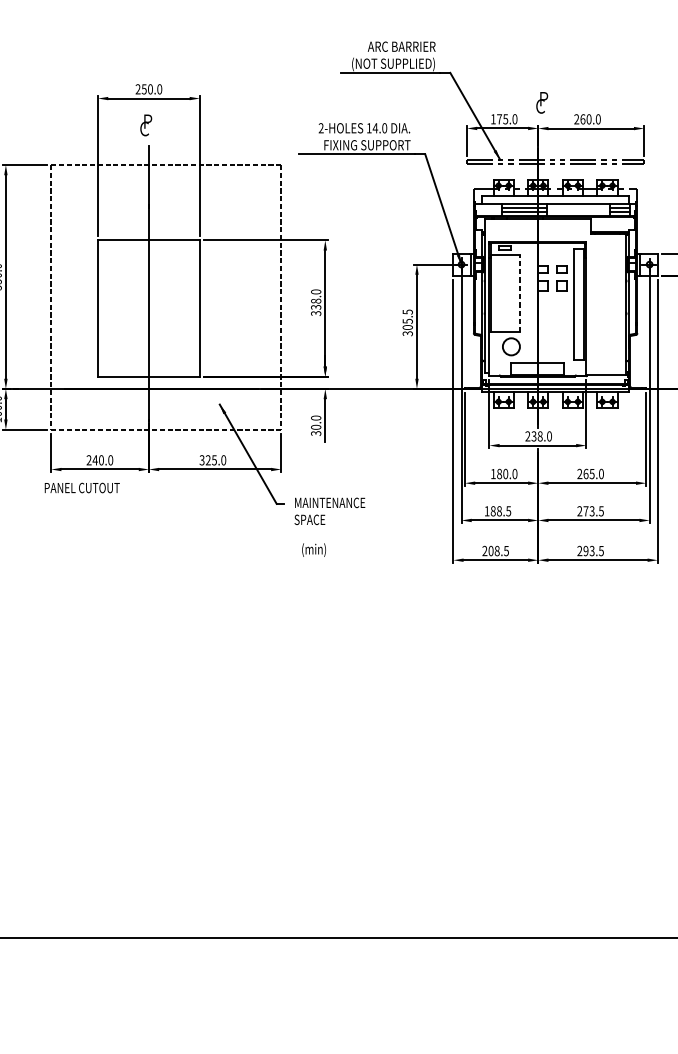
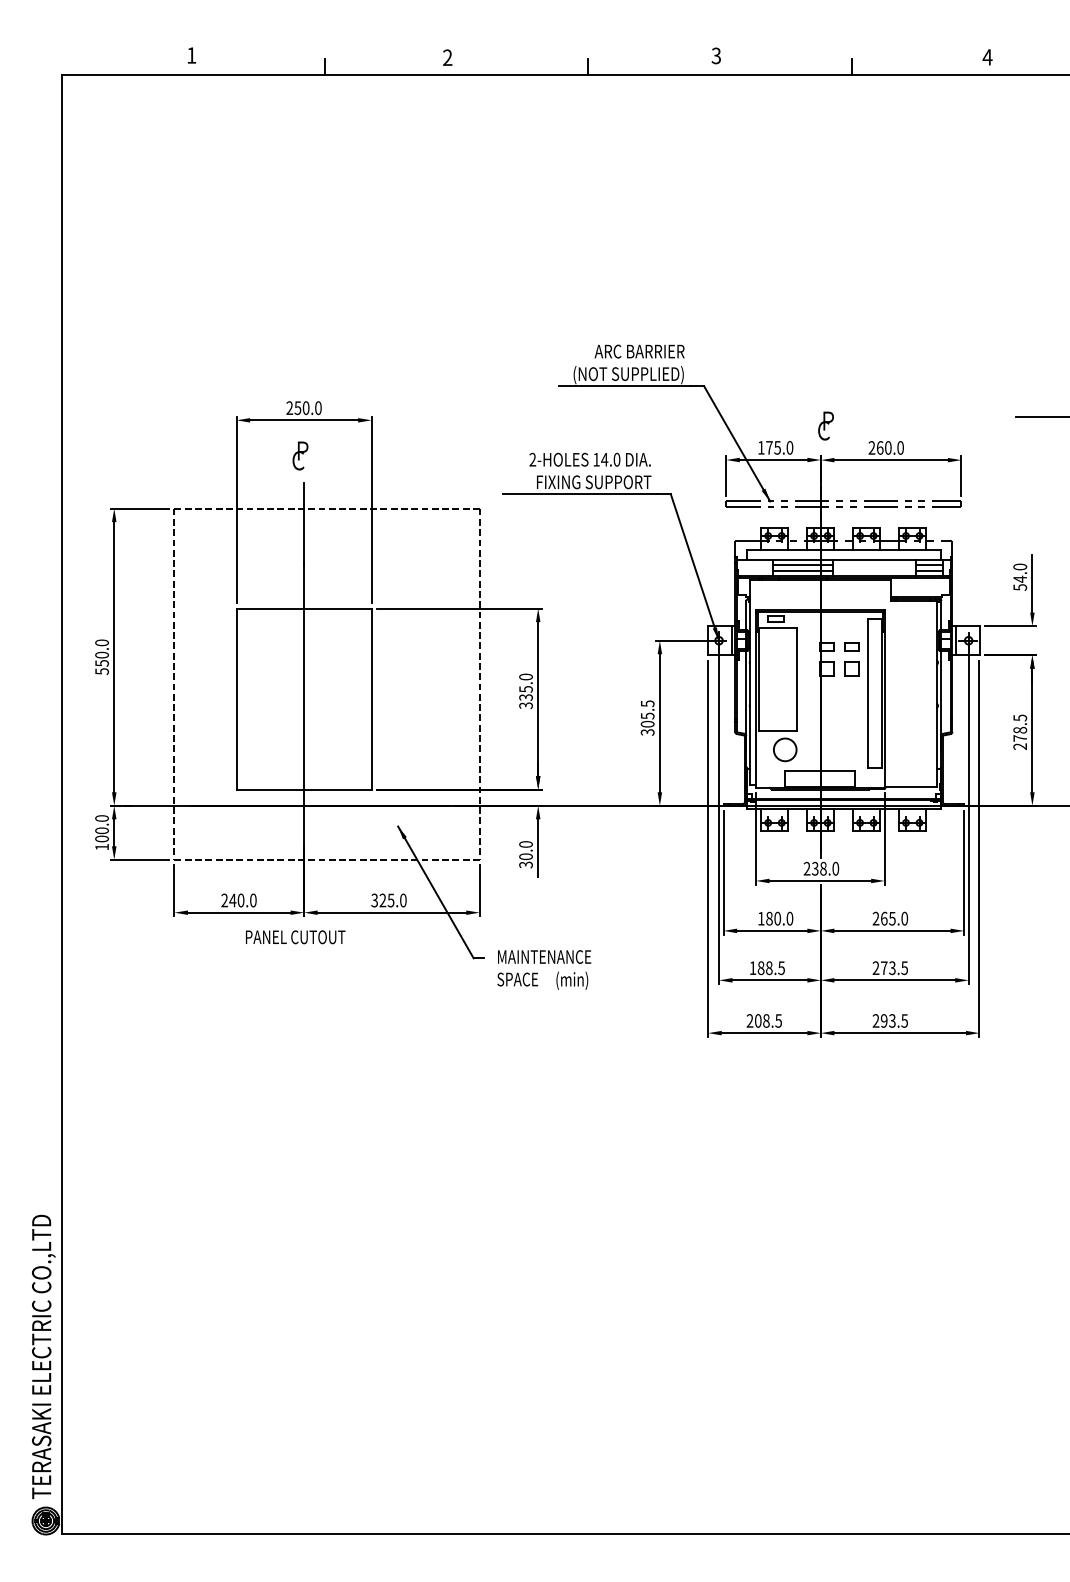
line: (519, 293) -> (796, 678), dashed -> solid
text: (315, 301) -> (525, 689), 338.0 -> 335.0
text: (82, 488) -> (295, 937), moved
text: (314, 549) -> (572, 980), moved

